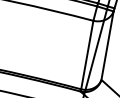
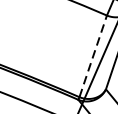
line: (87, 55) -> (93, 56), solid -> dashed

